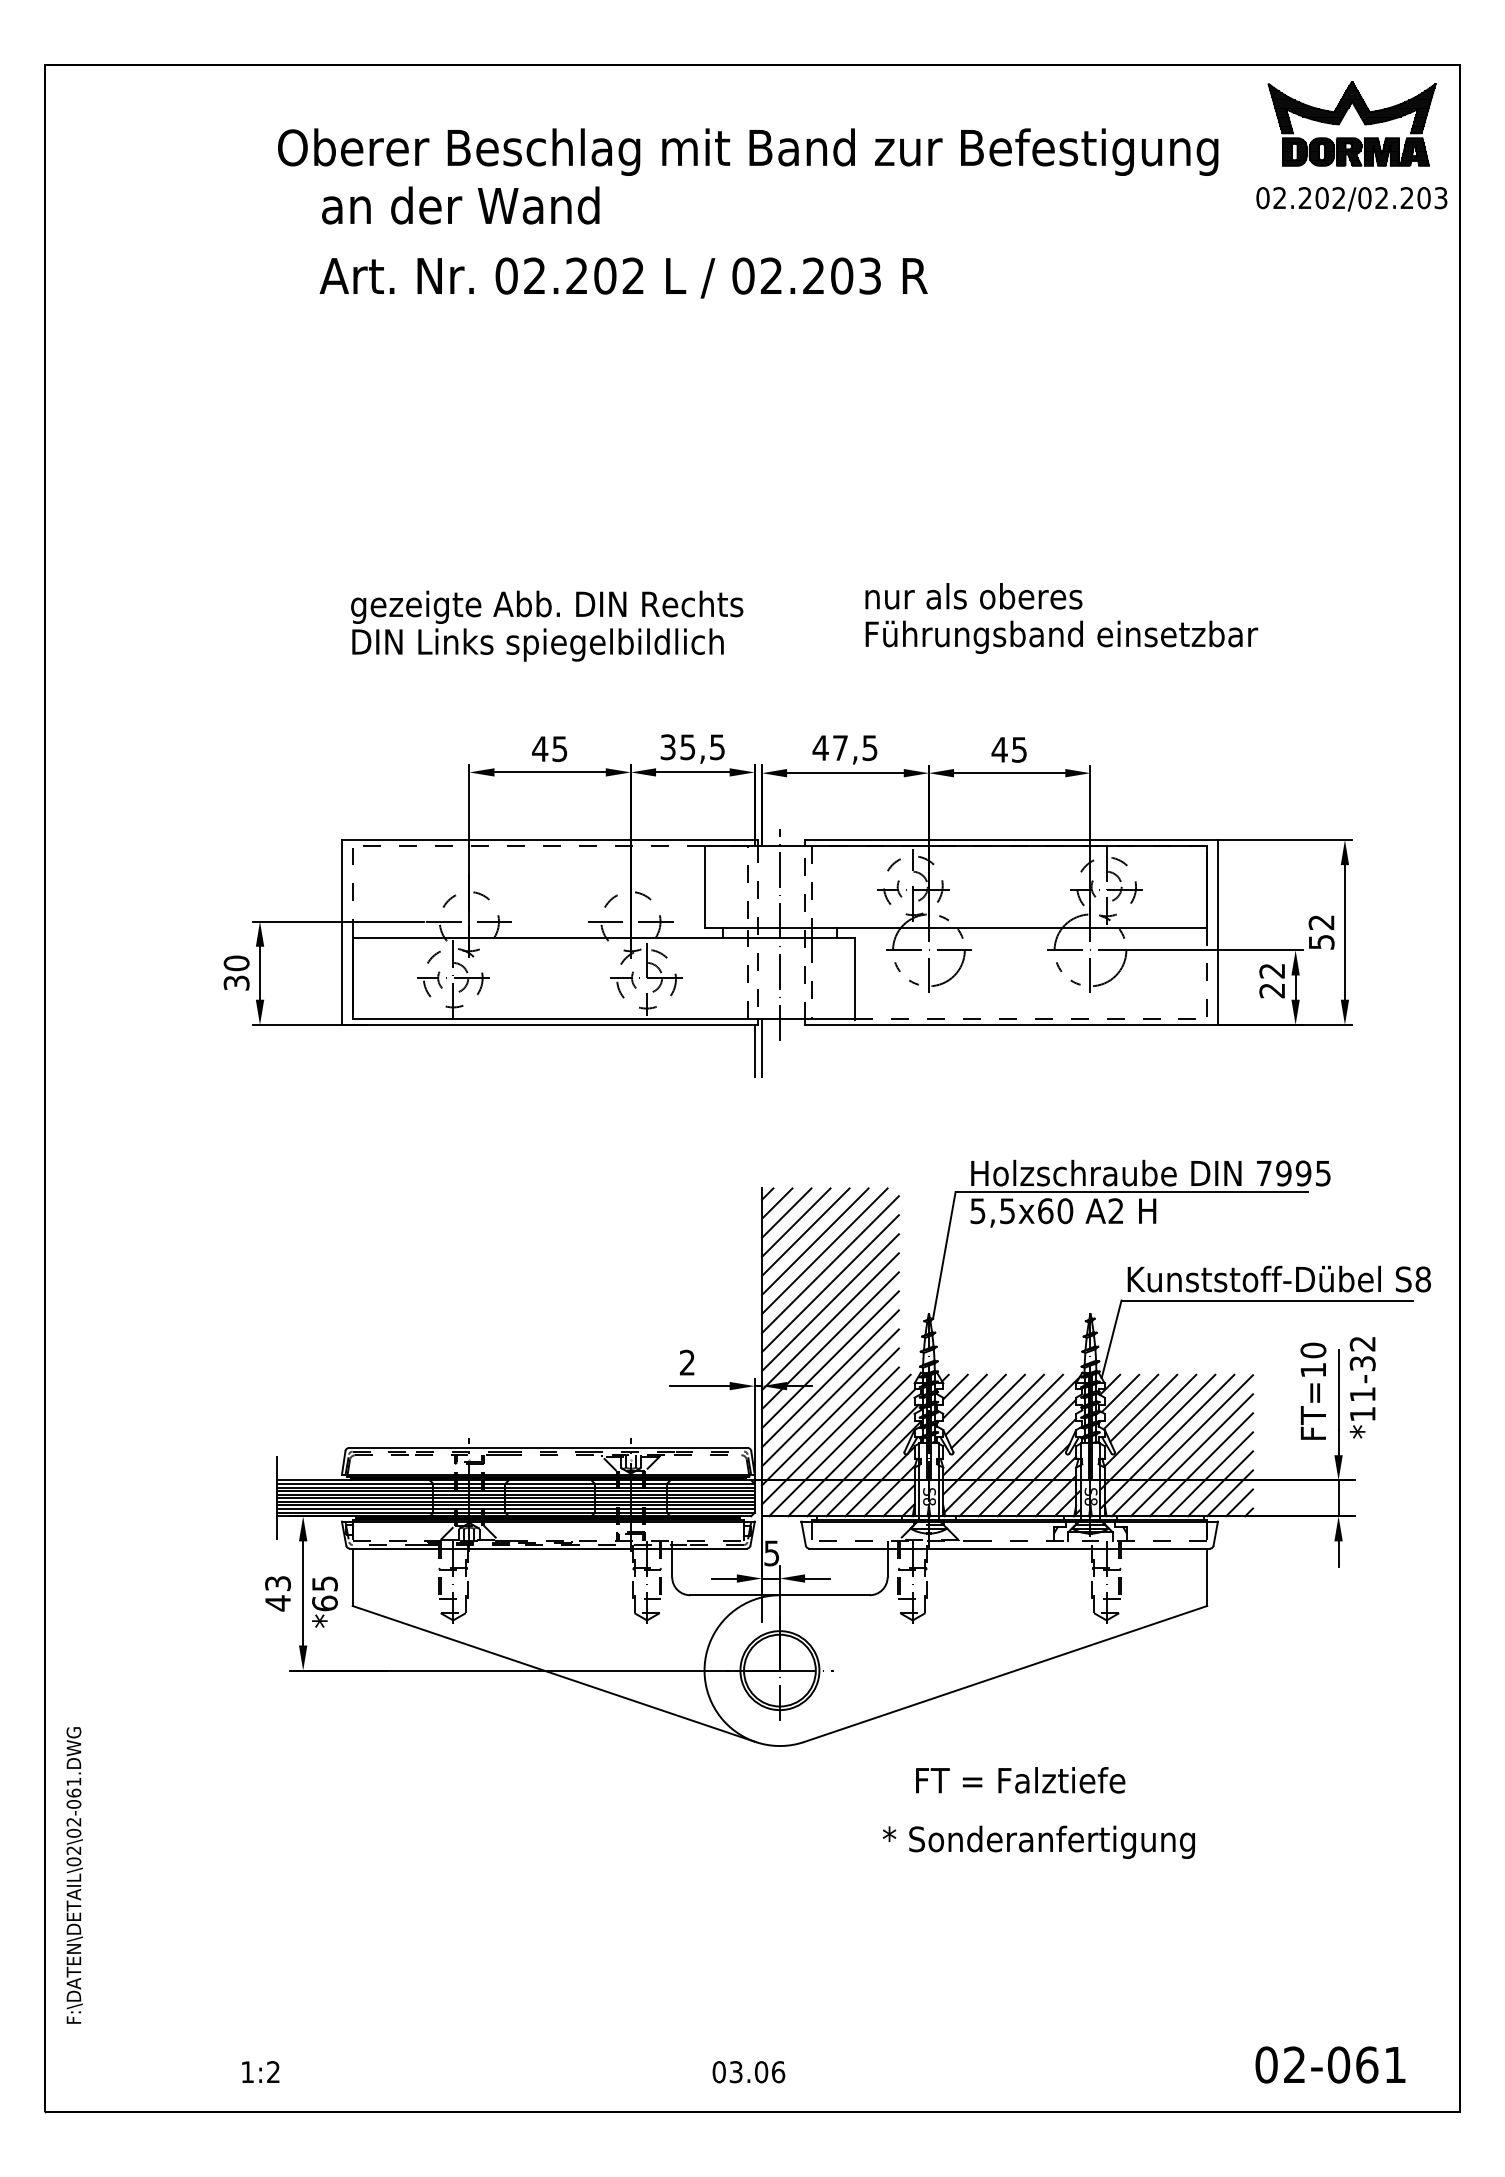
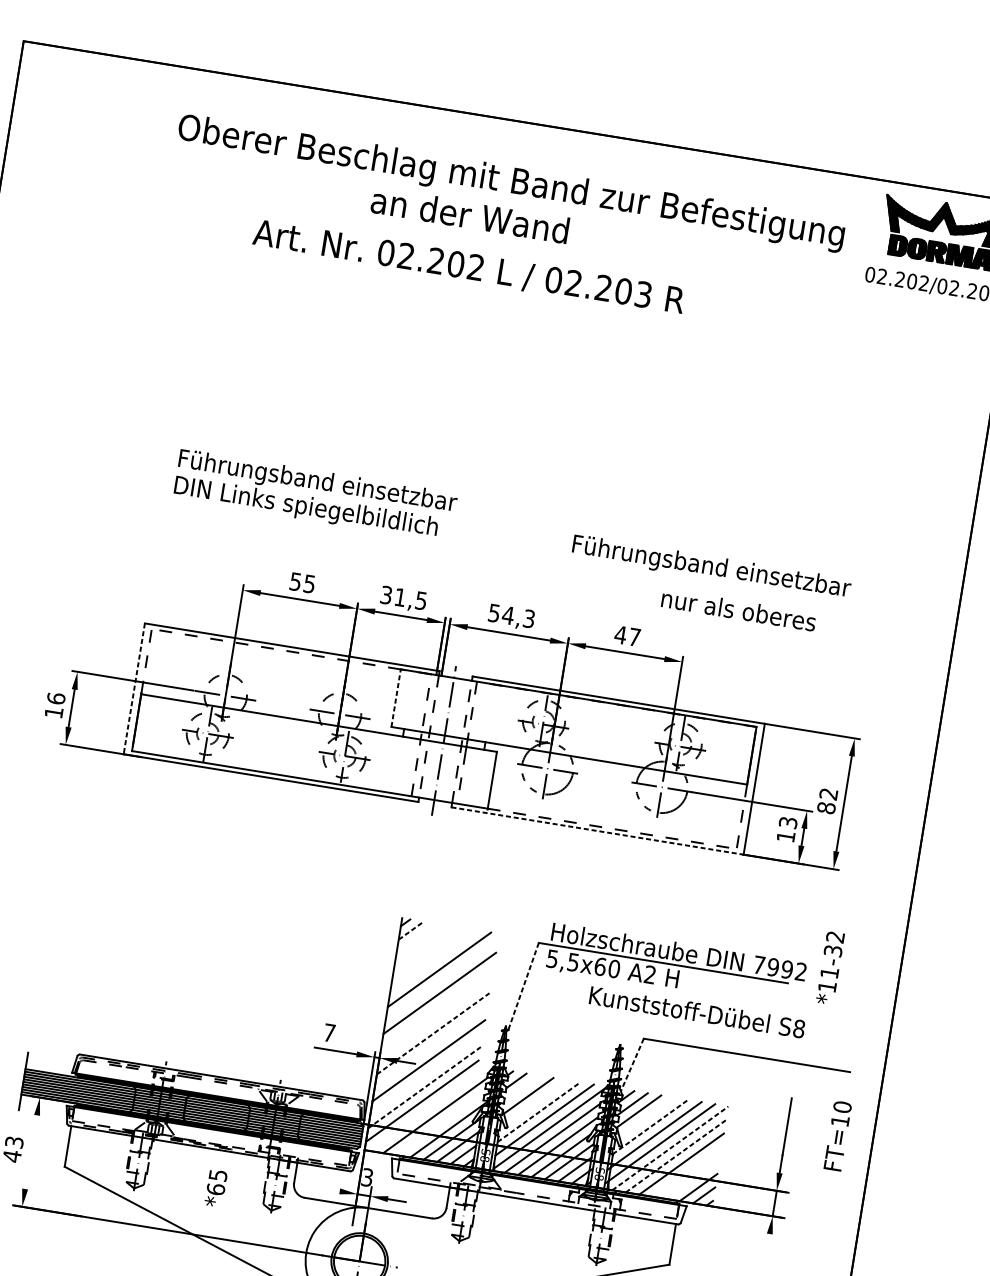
text: (460, 205) -> (469, 215), moved
text: (623, 277) -> (468, 267), moved
text: (973, 596) -> (738, 610), moved
text: (547, 606) -> (317, 481), gezeigte Abb. DIN Rechts -> Führungsband einsetzbar
text: (1061, 636) -> (711, 567), moved
text: (687, 747) -> (400, 597), 35,5 -> 31,5
text: (844, 748) -> (511, 616), 47,5 -> 54,3
text: (540, 749) -> (295, 582), 45 -> 55
text: (1019, 749) -> (634, 637), 45 -> 47
line: (704, 886) -> (396, 697), solid -> dashed
line: (341, 932) -> (133, 688), solid -> dashed
text: (1321, 941) -> (826, 807), 52 -> 82
text: (236, 972) -> (55, 705), 30 -> 16
text: (1272, 980) -> (787, 829), 22 -> 13
line: (1012, 1024) -> (598, 830), solid -> dashed
line: (761, 1047) -> (418, 818), removed
line: (754, 1050) -> (412, 819), removed
text: (1322, 1173) -> (800, 971), 7995 -> 7992
line: (777, 1203) -> (411, 930), solid -> dashed
line: (786, 1212) -> (416, 938), removed
line: (795, 1222) -> (422, 946), removed
line: (805, 1232) -> (427, 954), removed
line: (814, 1241) -> (433, 961), removed
line: (944, 1255) -> (523, 986), solid -> dashed
line: (829, 1264) -> (441, 979), removed
text: (1278, 1278) -> (696, 1011), moved
line: (829, 1302) -> (436, 1006), removed
line: (829, 1321) -> (434, 1020), removed
line: (1111, 1339) -> (632, 1065), solid -> dashed
line: (830, 1340) -> (433, 1033), solid -> dashed
line: (829, 1359) -> (430, 1046), removed
text: (687, 1362) -> (329, 1032), 2 -> 7
text: (1362, 1387) -> (830, 967), moved
text: (1313, 1390) -> (838, 1135), moved
line: (964, 1396) -> (521, 1088), removed
line: (829, 1397) -> (426, 1073), removed
line: (1143, 1407) -> (647, 1116), removed
line: (987, 1411) -> (536, 1101), removed
line: (830, 1416) -> (424, 1087), solid -> dashed
line: (1150, 1420) -> (650, 1126), solid -> dashed
line: (993, 1424) -> (539, 1111), solid -> dashed
line: (839, 1445) -> (427, 1108), removed
line: (1182, 1445) -> (670, 1148), solid -> dashed
line: (1192, 1454) -> (676, 1155), solid -> dashed
line: (862, 1460) -> (442, 1122), removed
line: (1211, 1474) -> (687, 1172), removed
line: (1220, 1483) -> (692, 1179), removed
text: (772, 1552) -> (367, 1177), 5 -> 3
line: (1338, 1553) -> (768, 1242), removed
line: (723, 1578) -> (330, 1189), removed
line: (303, 1593) -> (31, 1152), removed
text: (324, 1601) -> (215, 1187), moved

